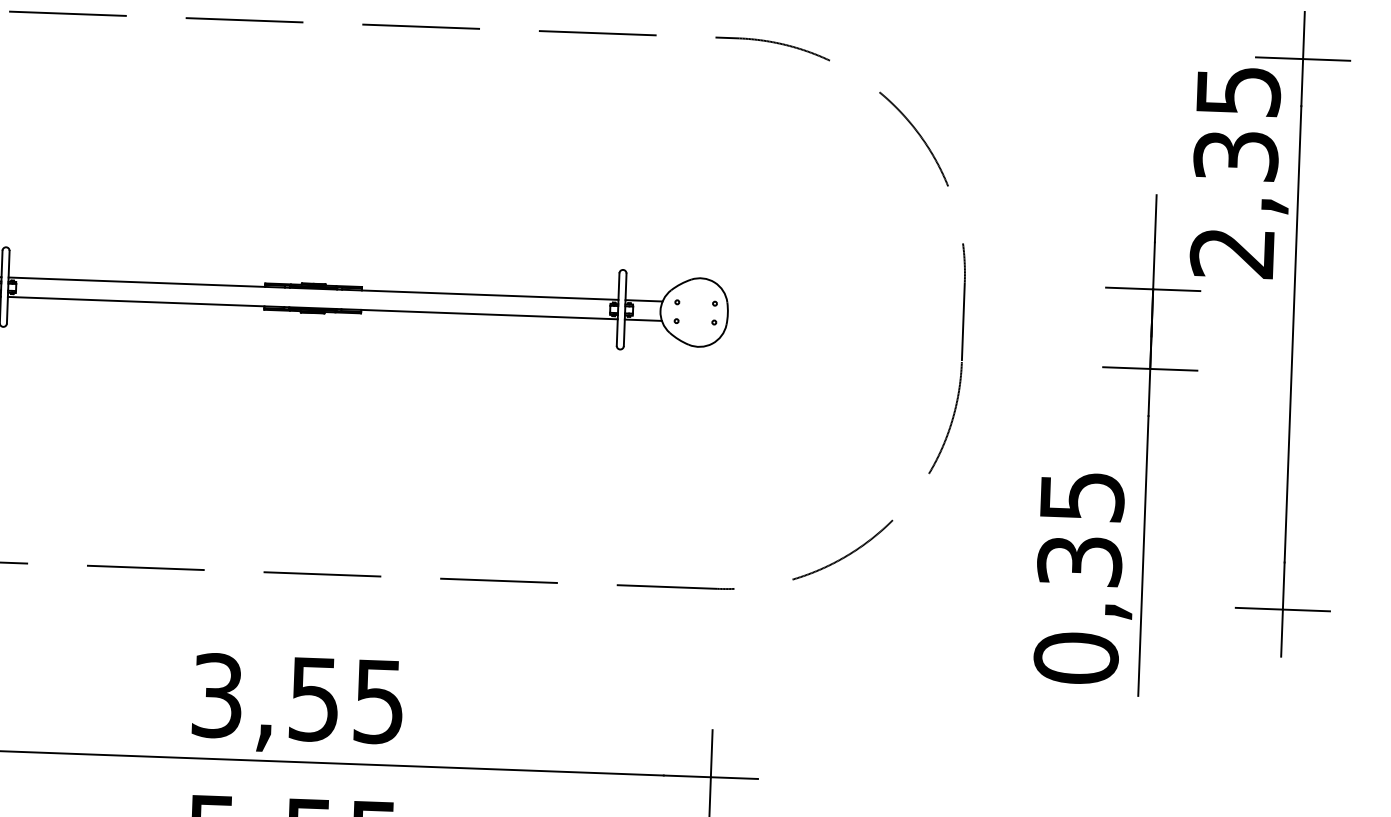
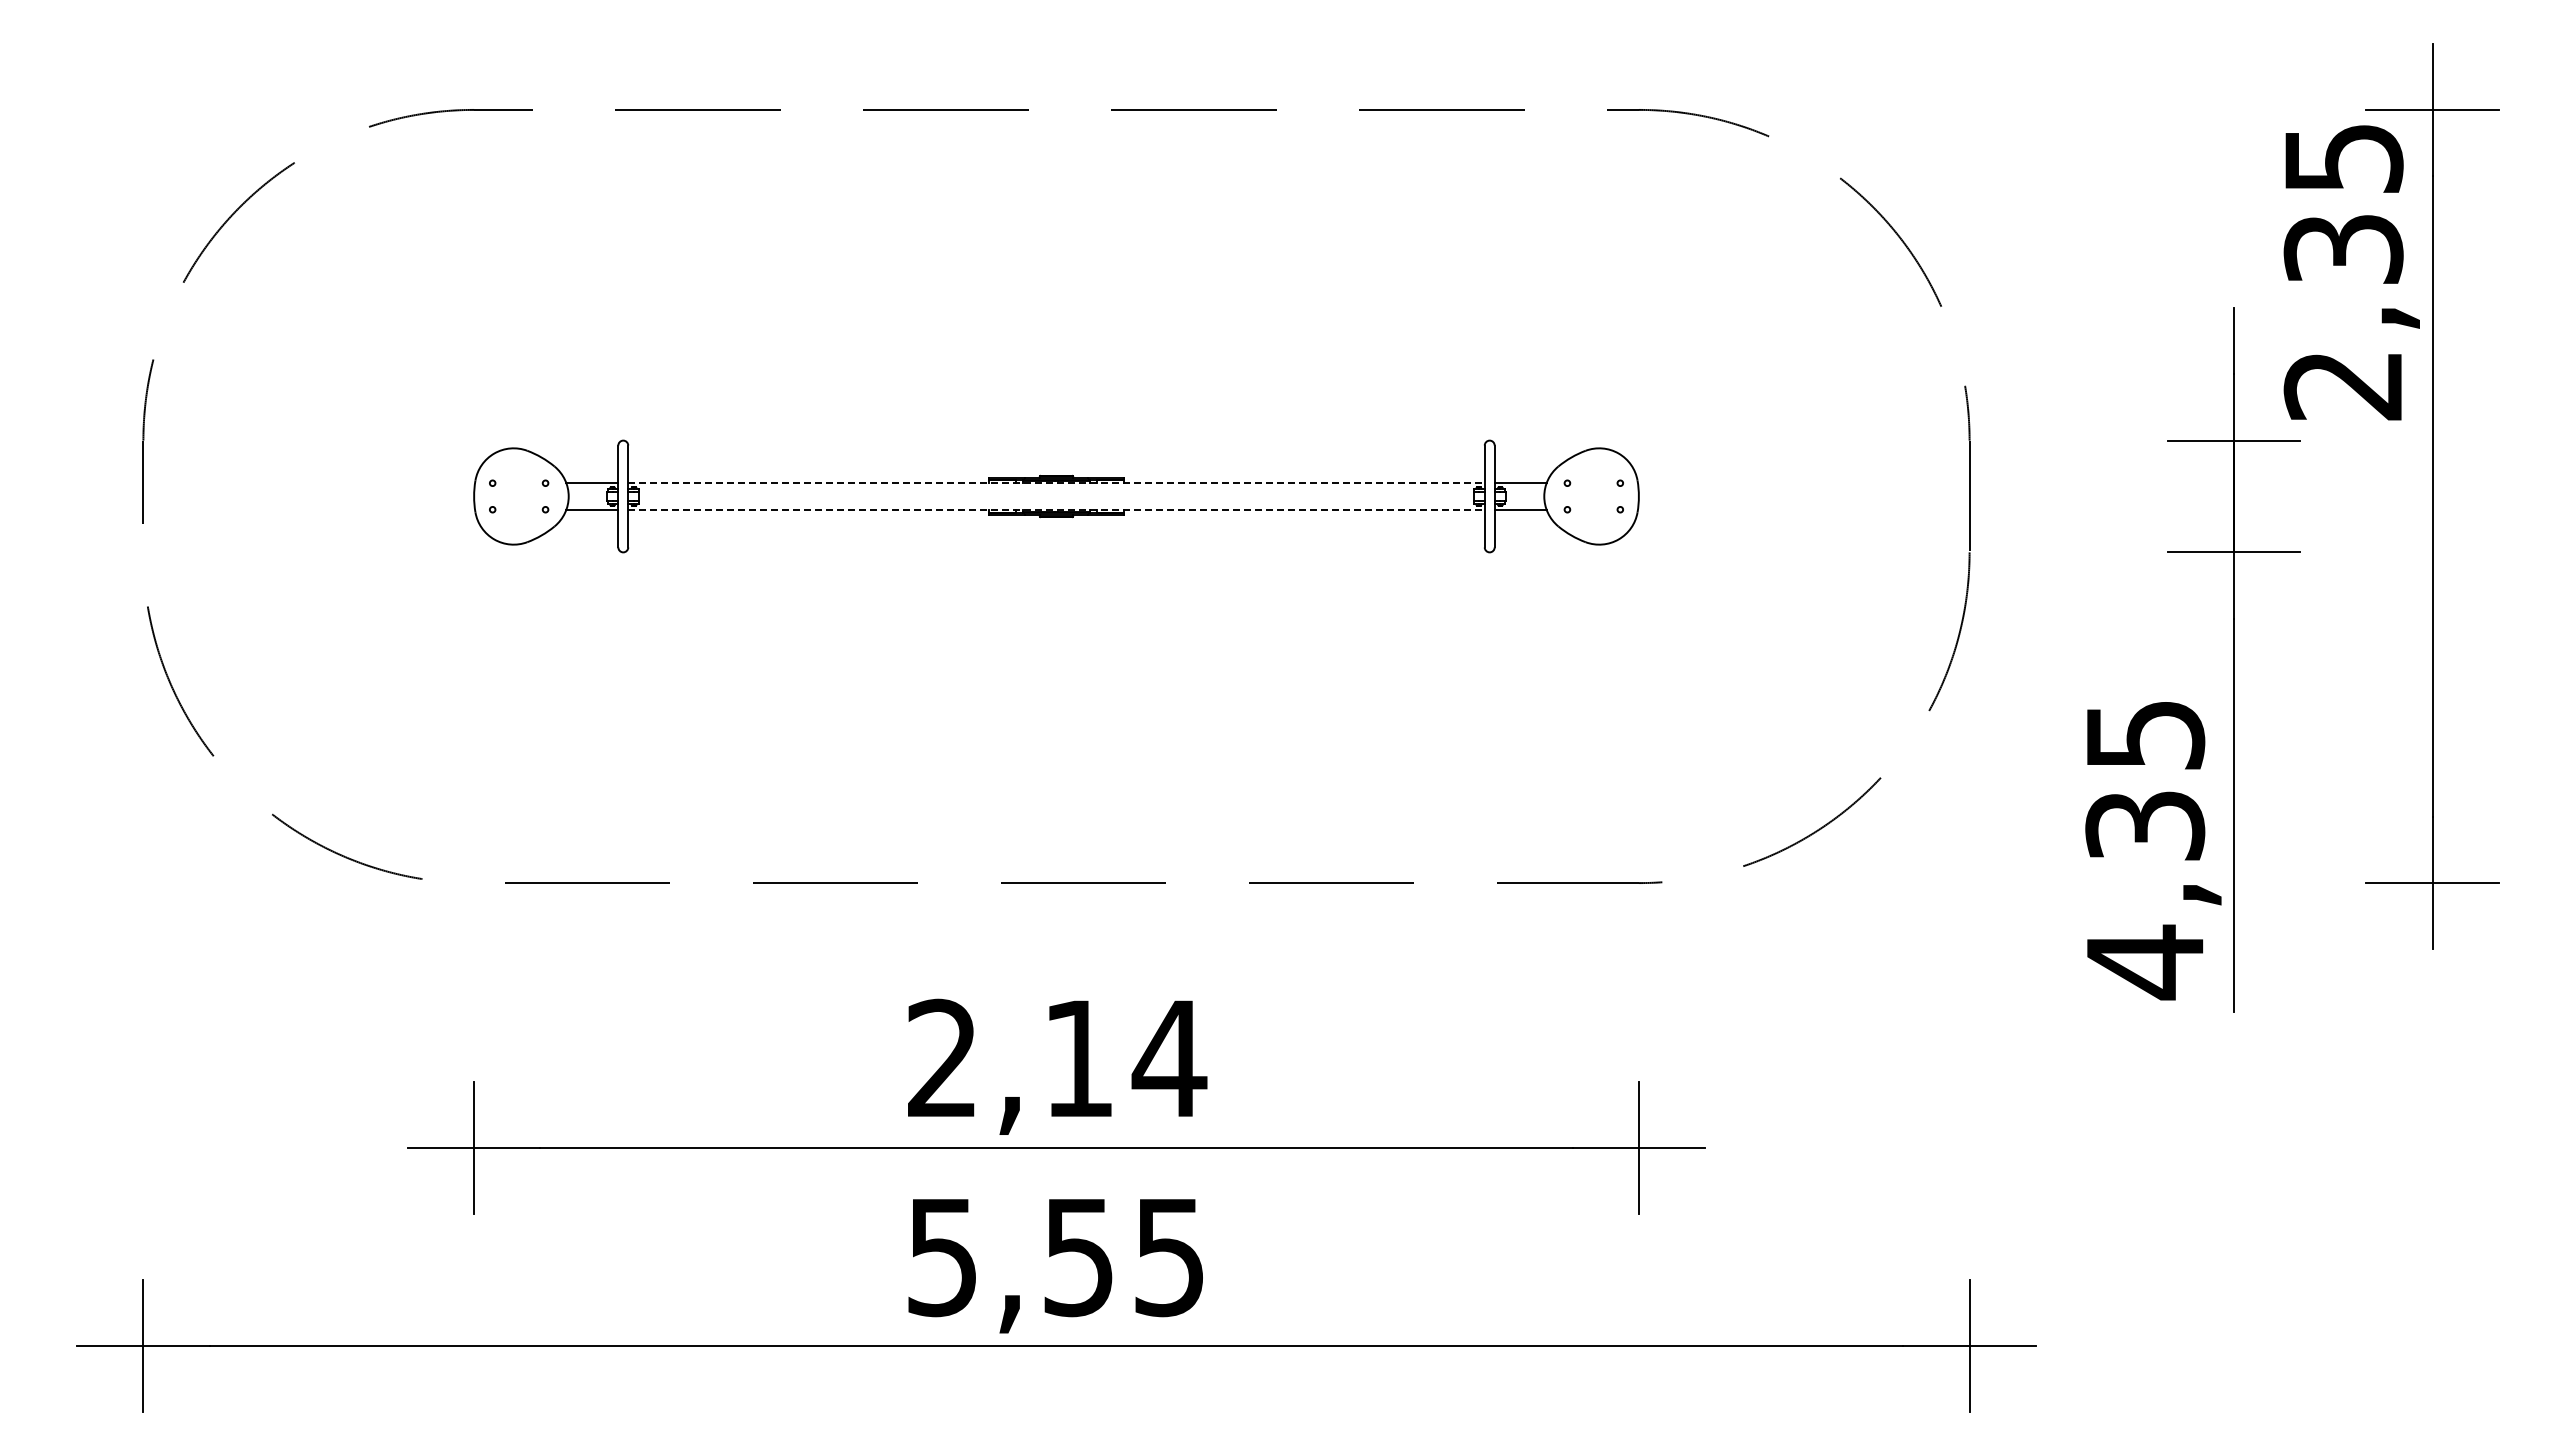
line: (314, 288) -> (1057, 482), solid -> dashed
line: (313, 308) -> (1057, 510), solid -> dashed
text: (1076, 658) -> (2145, 962), 0,35 -> 4,35
text: (299, 698) -> (1057, 1058), 3,55 -> 2,14

